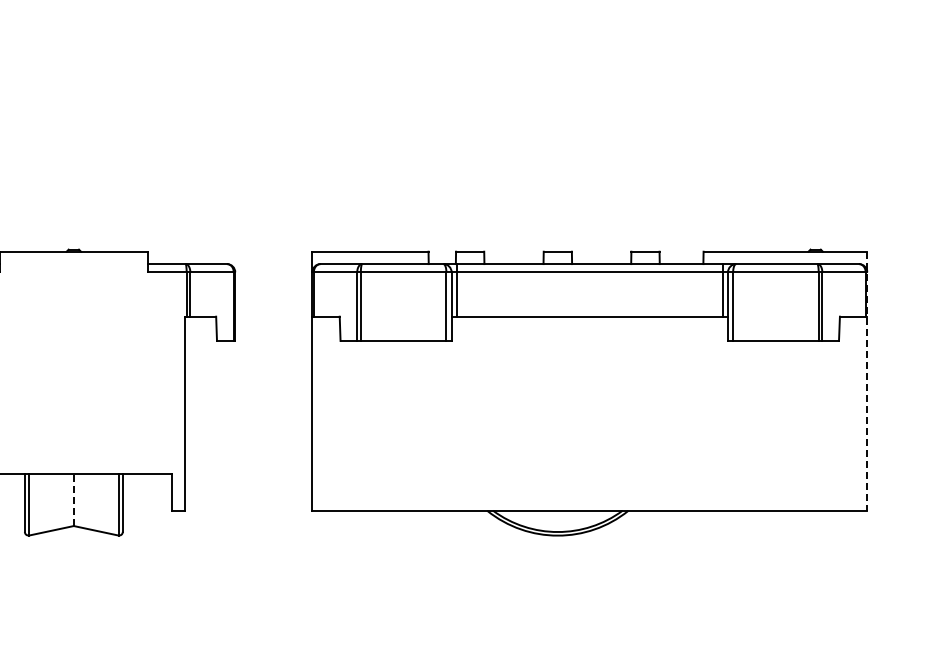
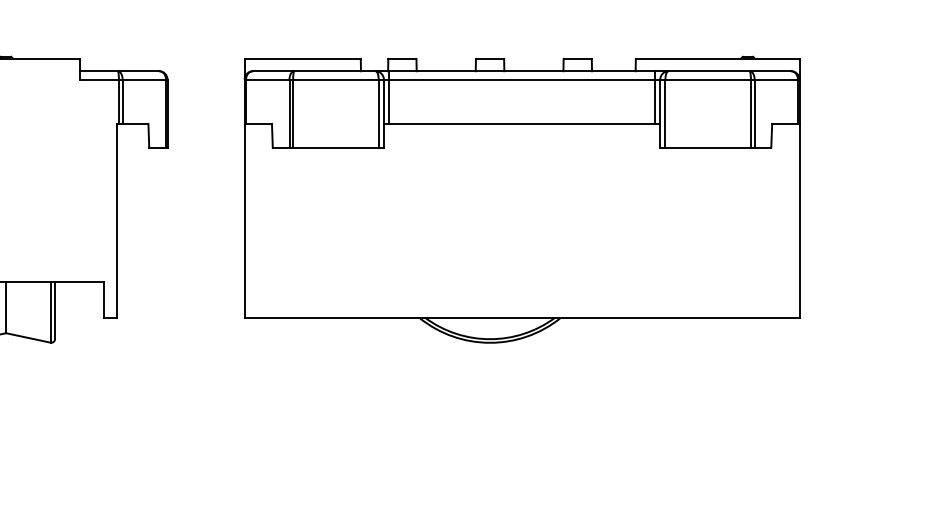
line: (867, 381) -> (799, 188), dashed -> solid
line: (73, 500) -> (5, 307), dashed -> solid

